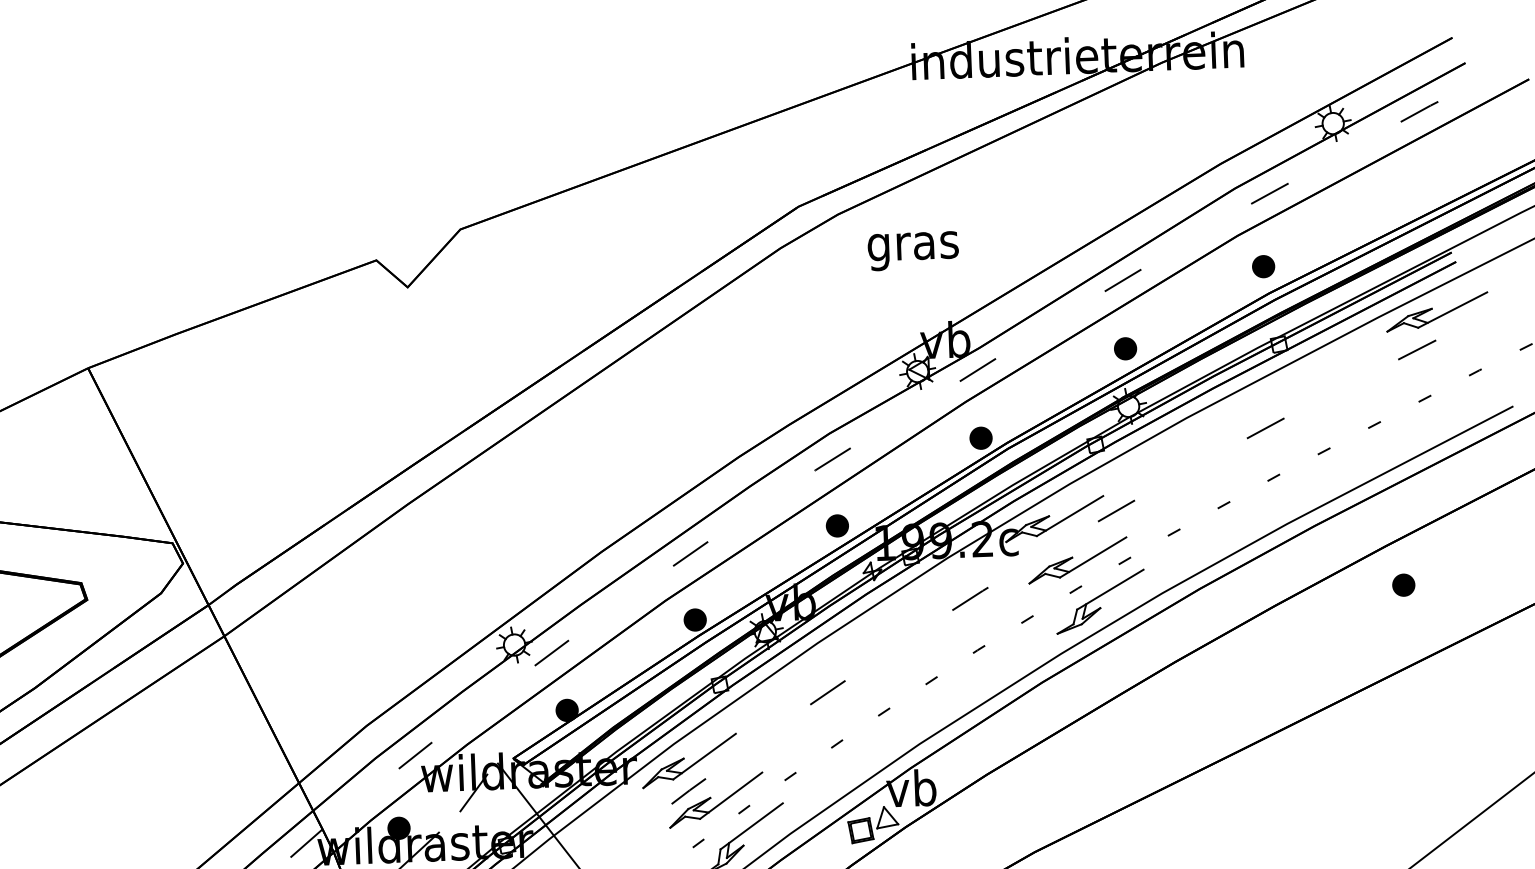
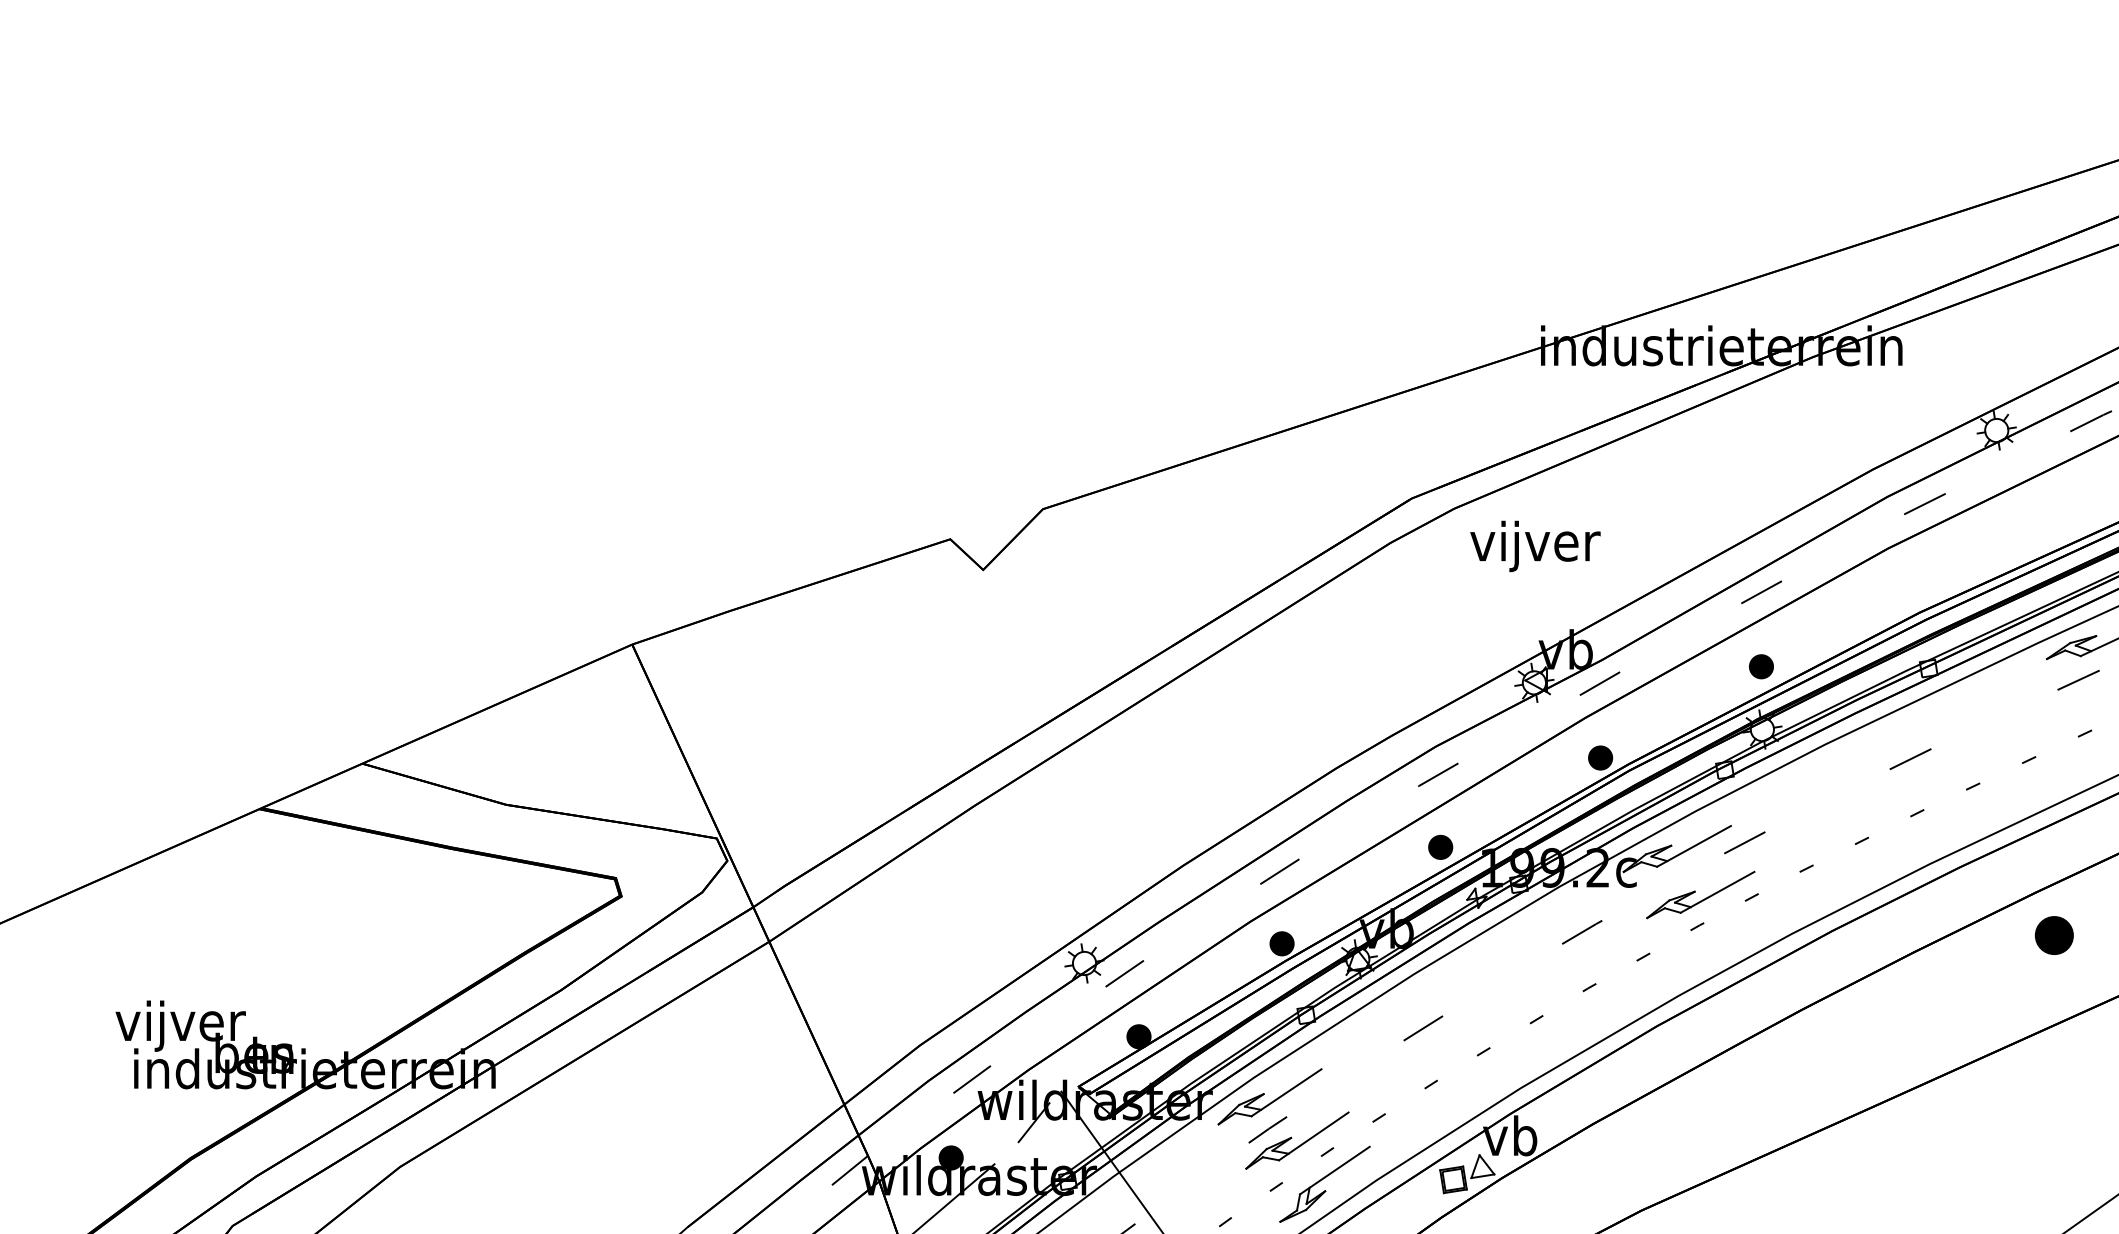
text: (913, 246) -> (1535, 546), gras -> vijver
part: (1263, 266) -> (1914, 582), removed
part: (1403, 585) -> (2053, 935), size x1.6
part: (1100, 601) -> (1723, 940), removed

